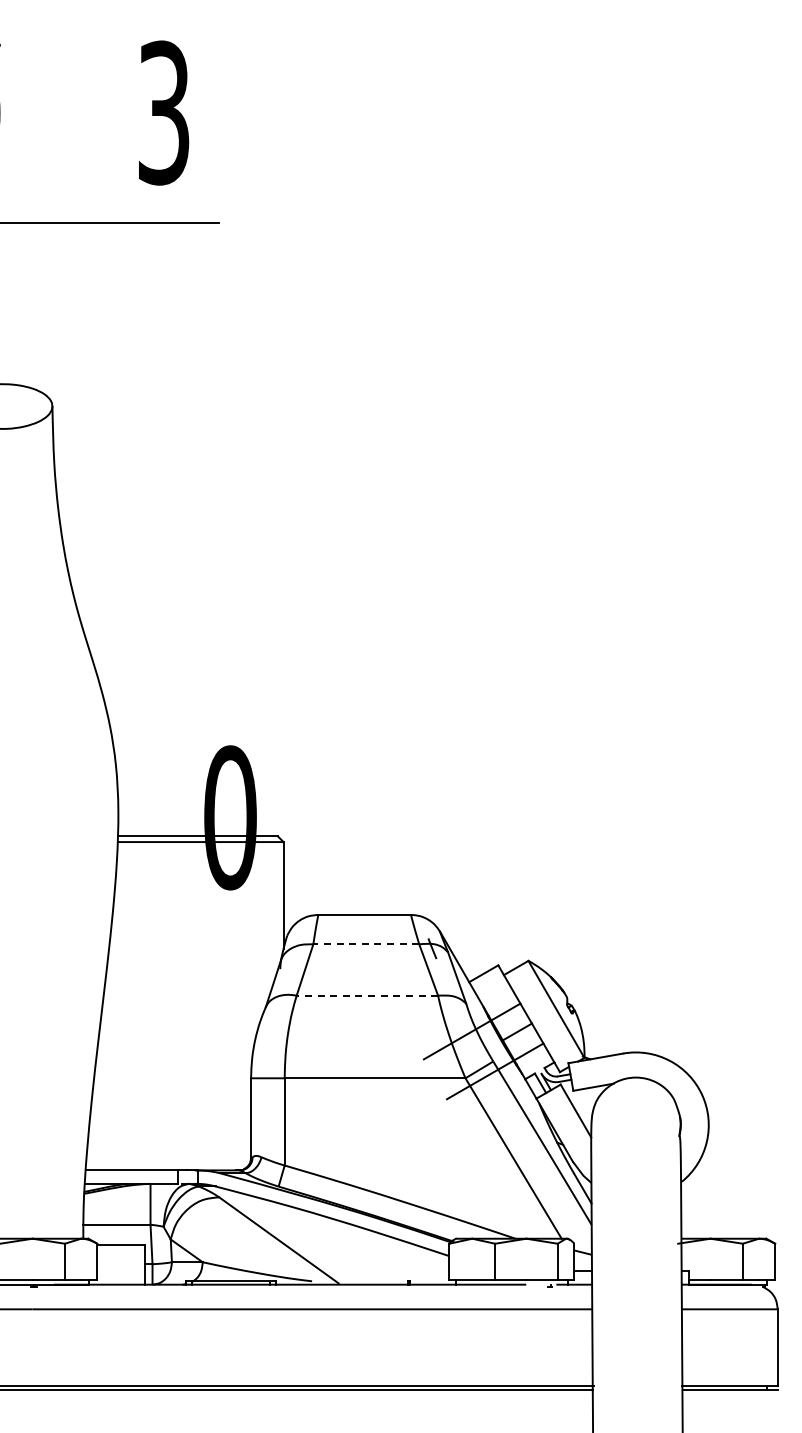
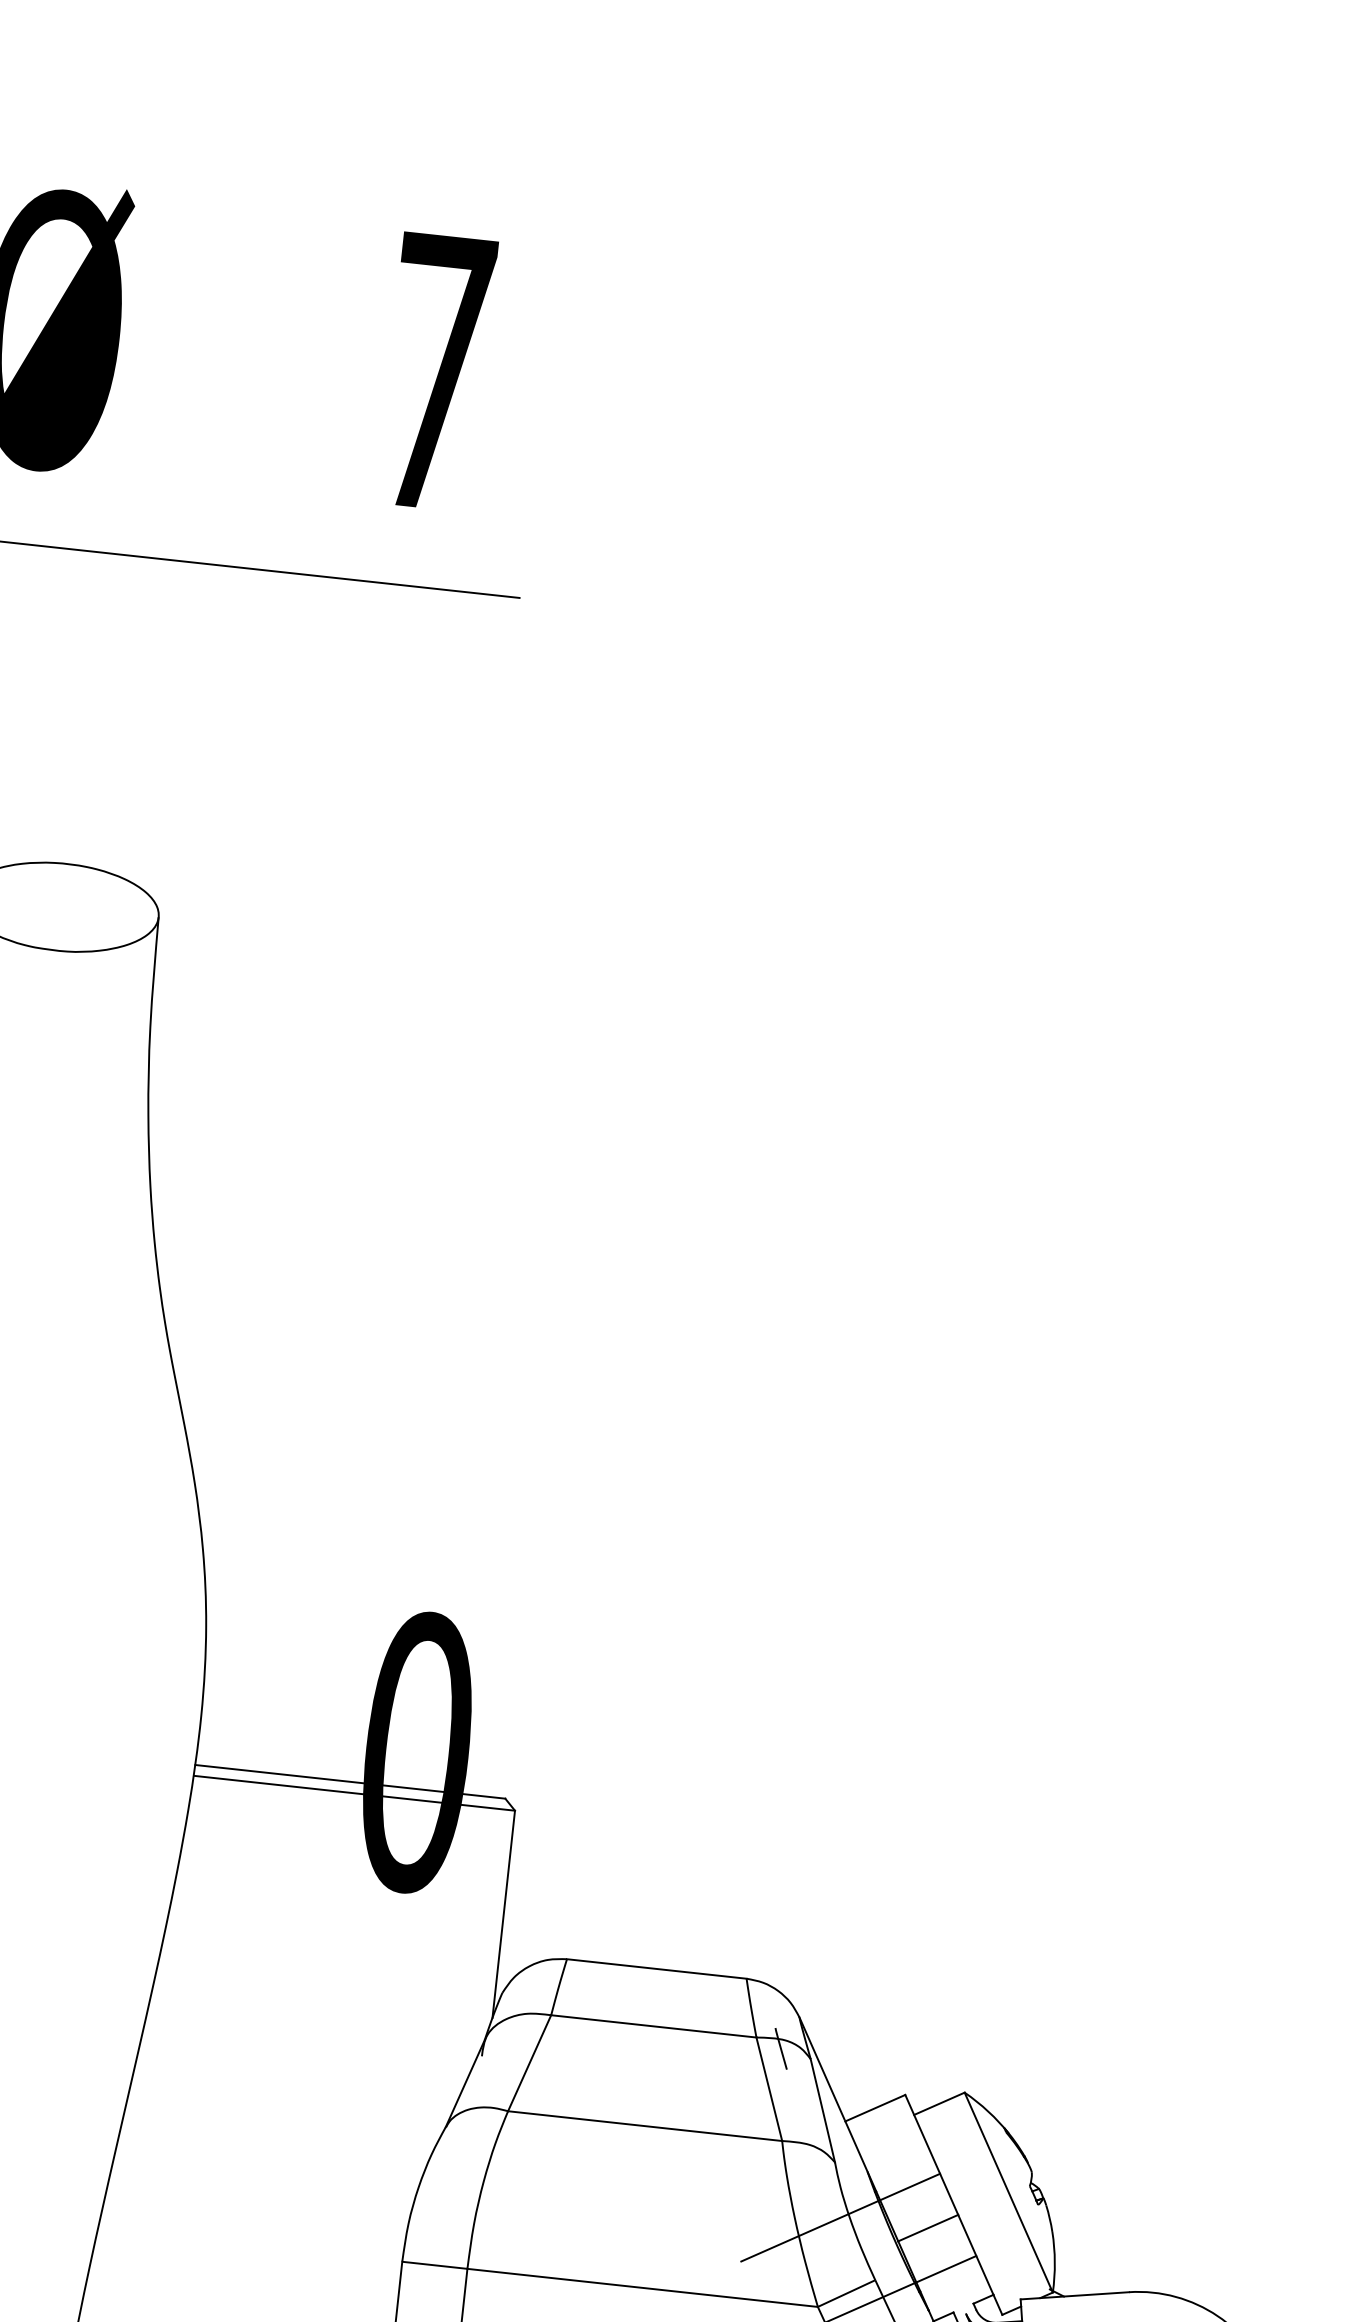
text: (164, 112) -> (437, 371), 3 -> 7
line: (366, 944) -> (654, 2026), dashed -> solid
line: (367, 995) -> (645, 2125), dashed -> solid

